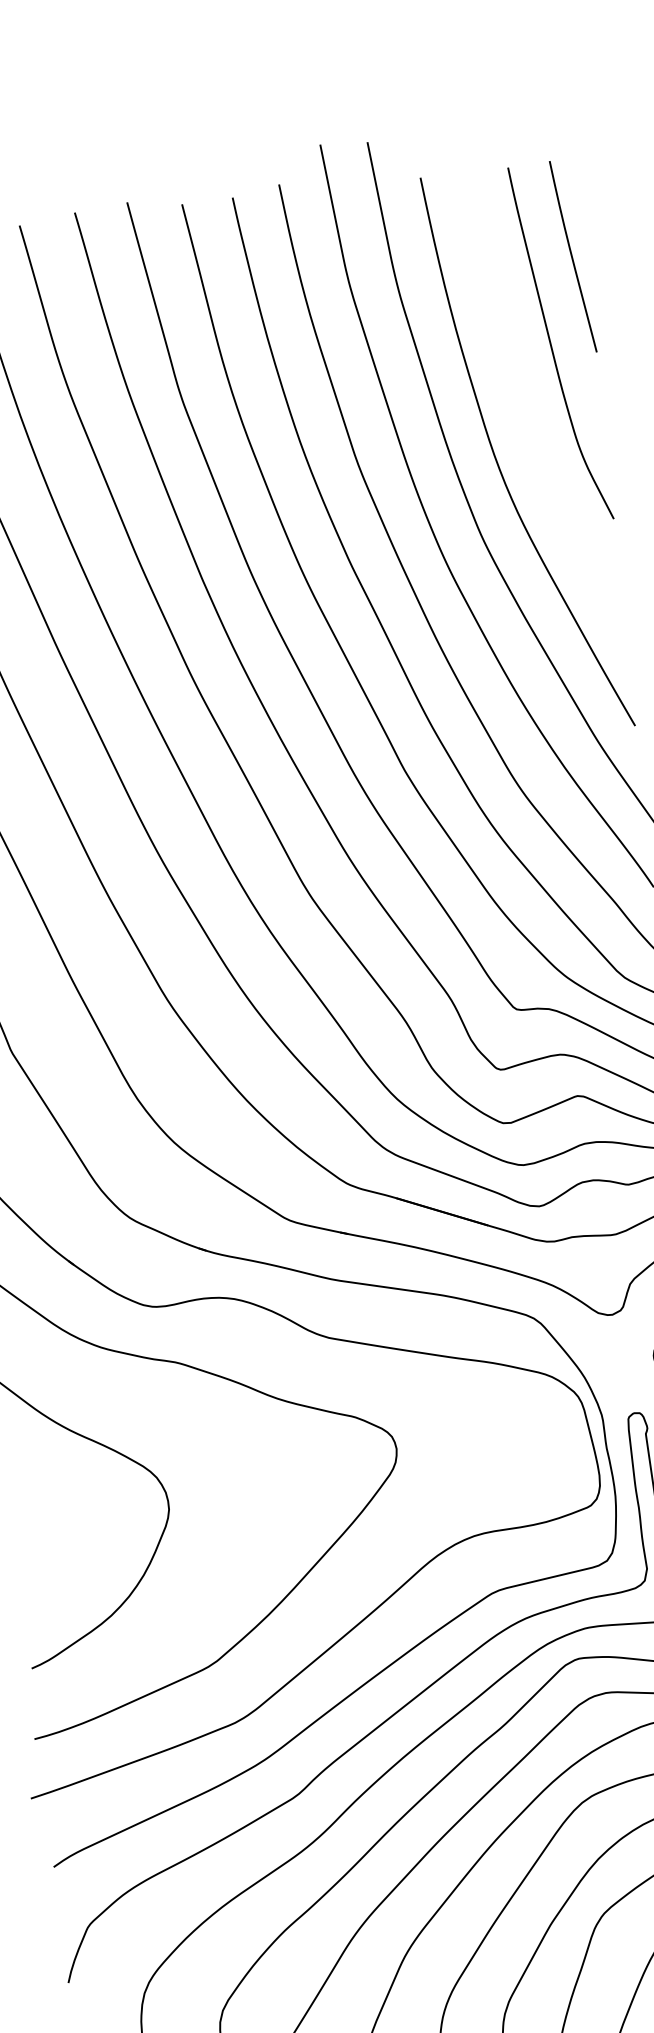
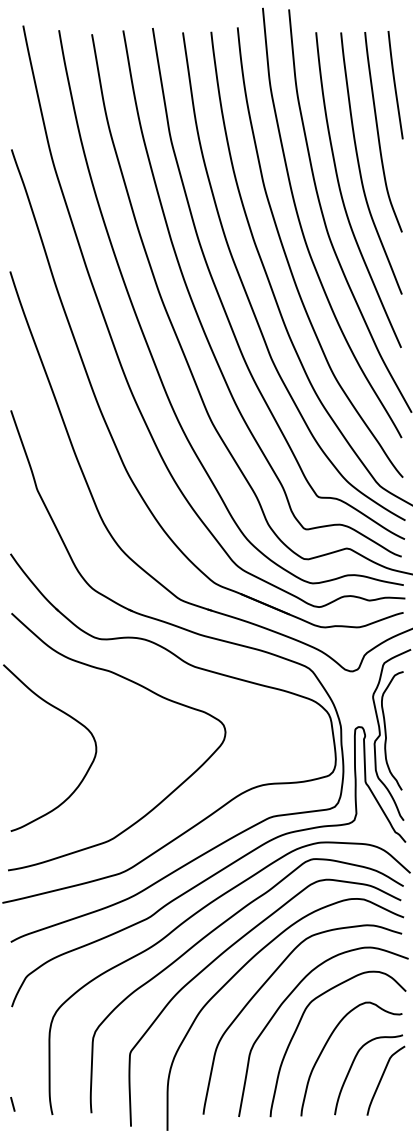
curve: (526, 411) -> (360, 167), added

